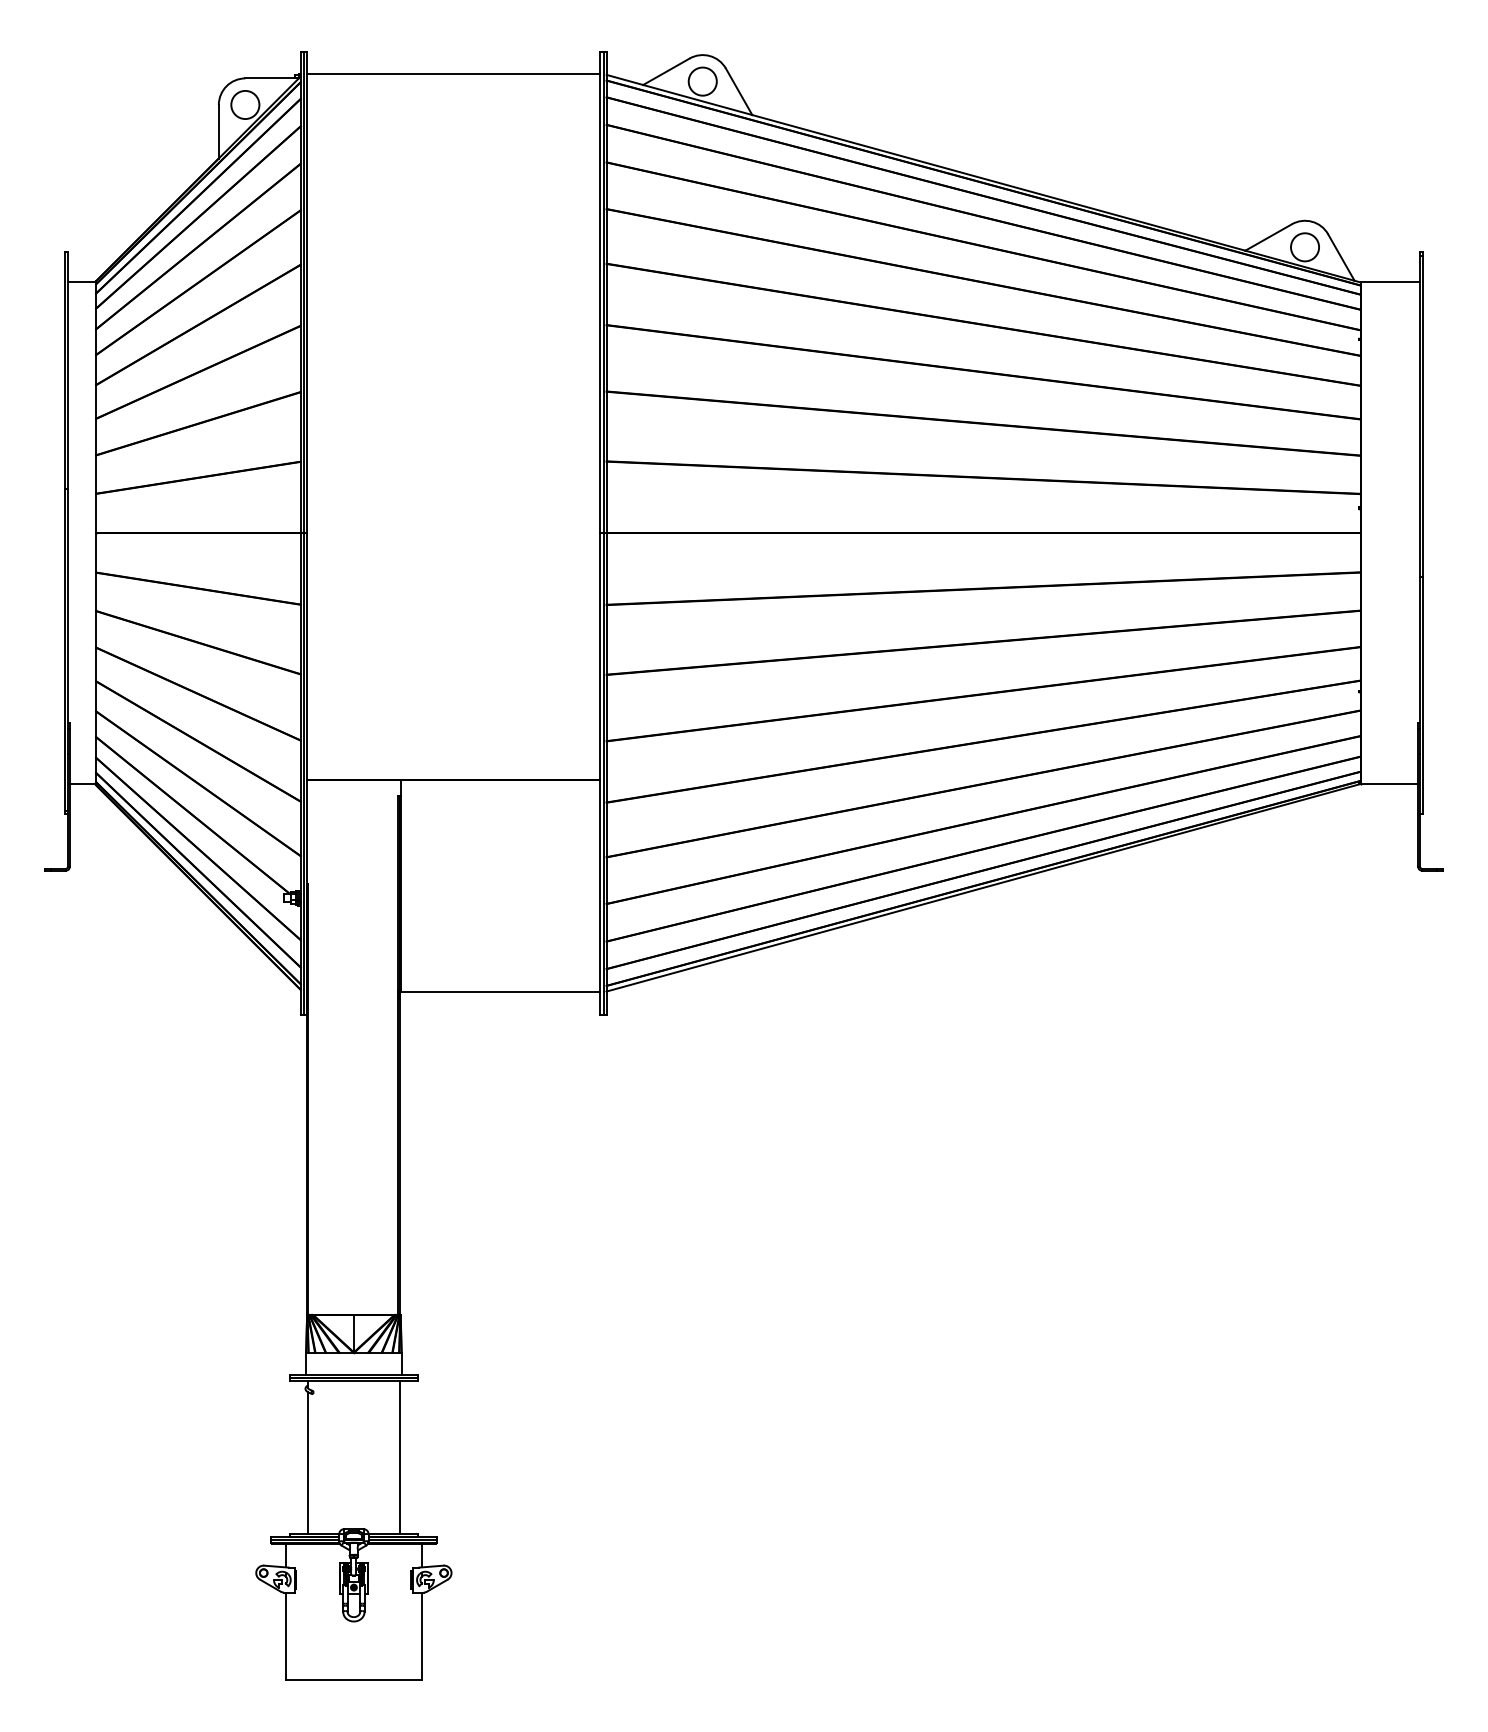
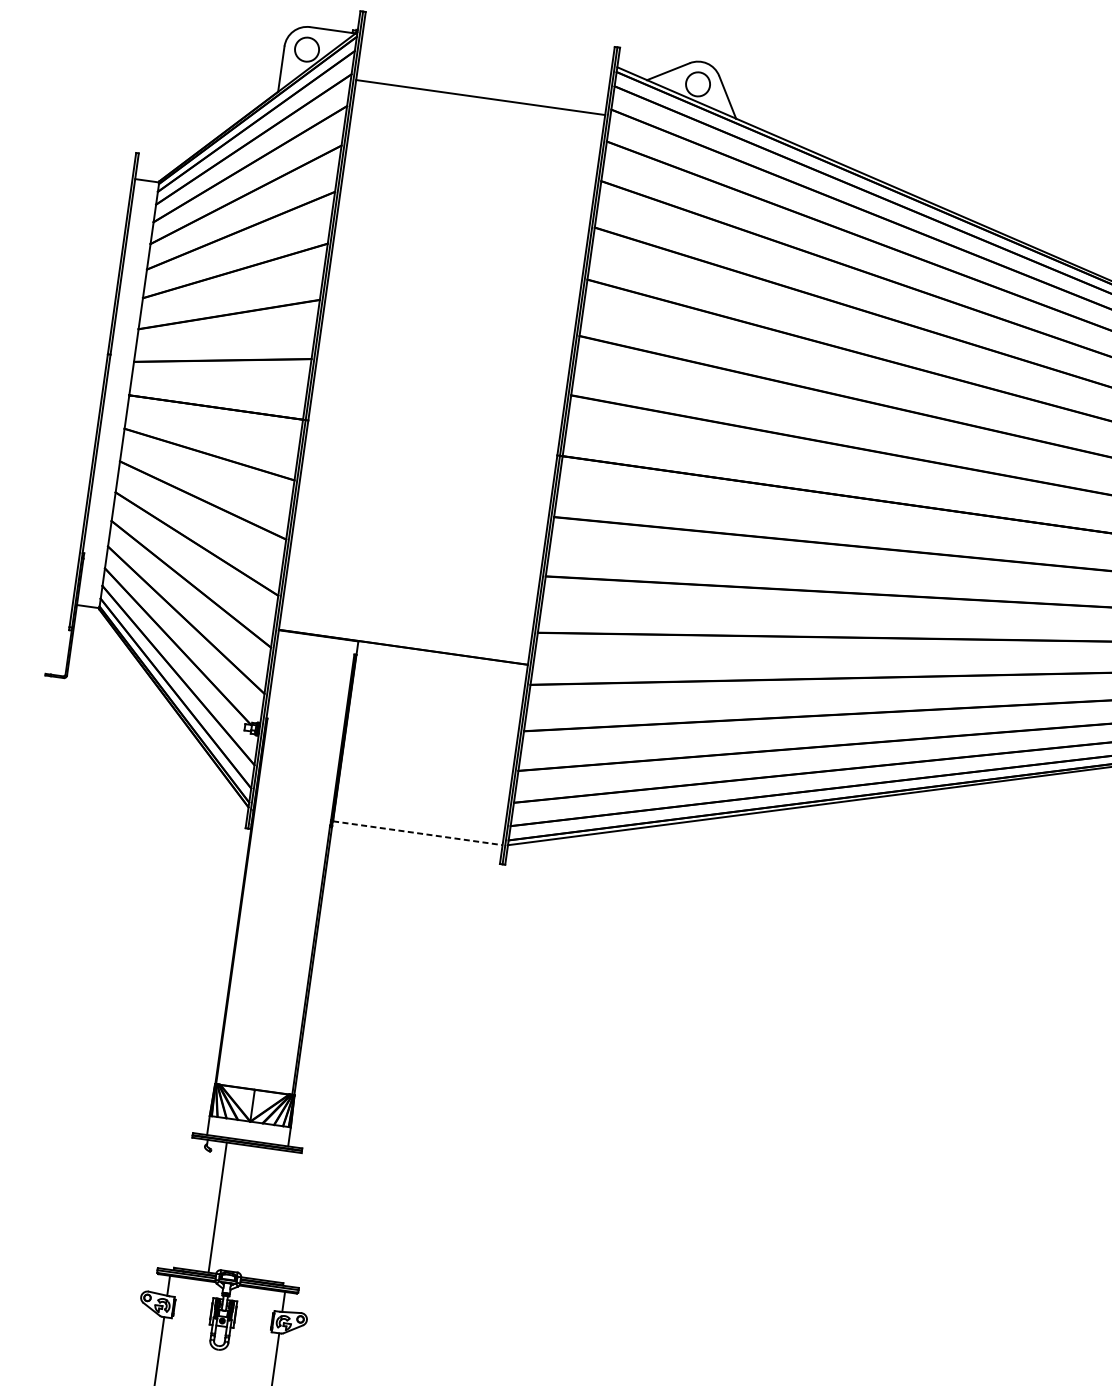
line: (453, 74) -> (480, 97), moved
line: (500, 992) -> (417, 833), solid -> dashed
line: (400, 1457) -> (217, 1207), moved
line: (307, 1462) -> (197, 1209), removed

